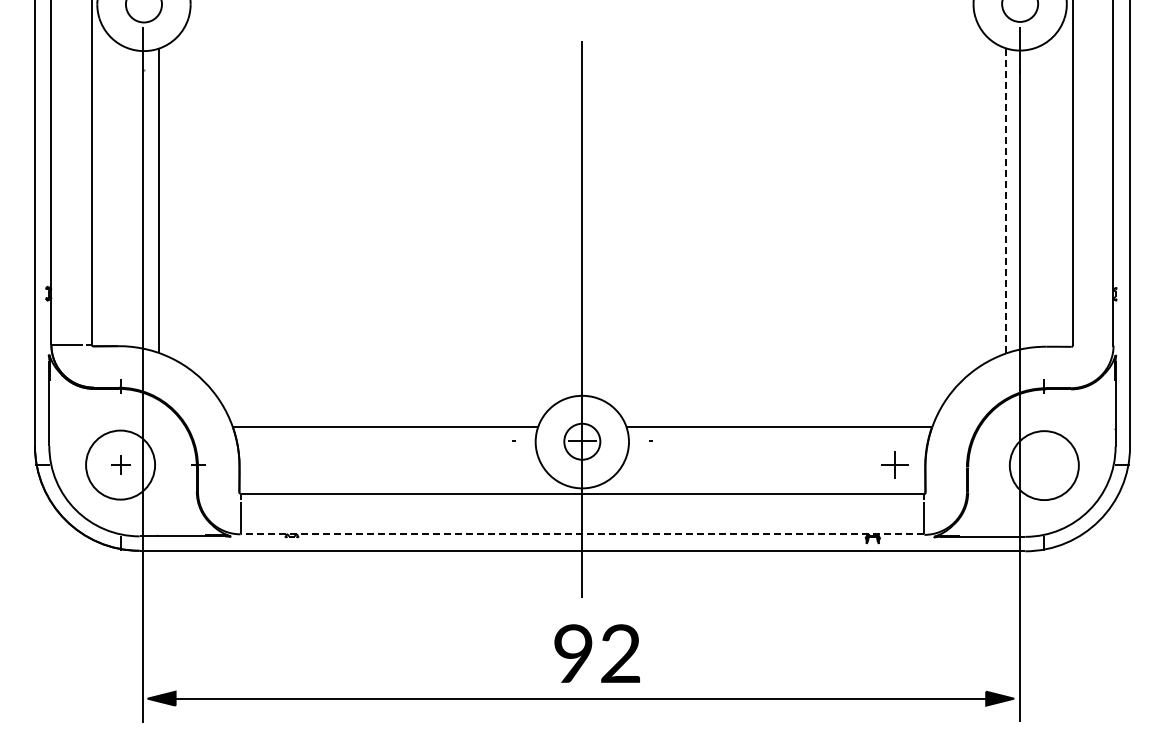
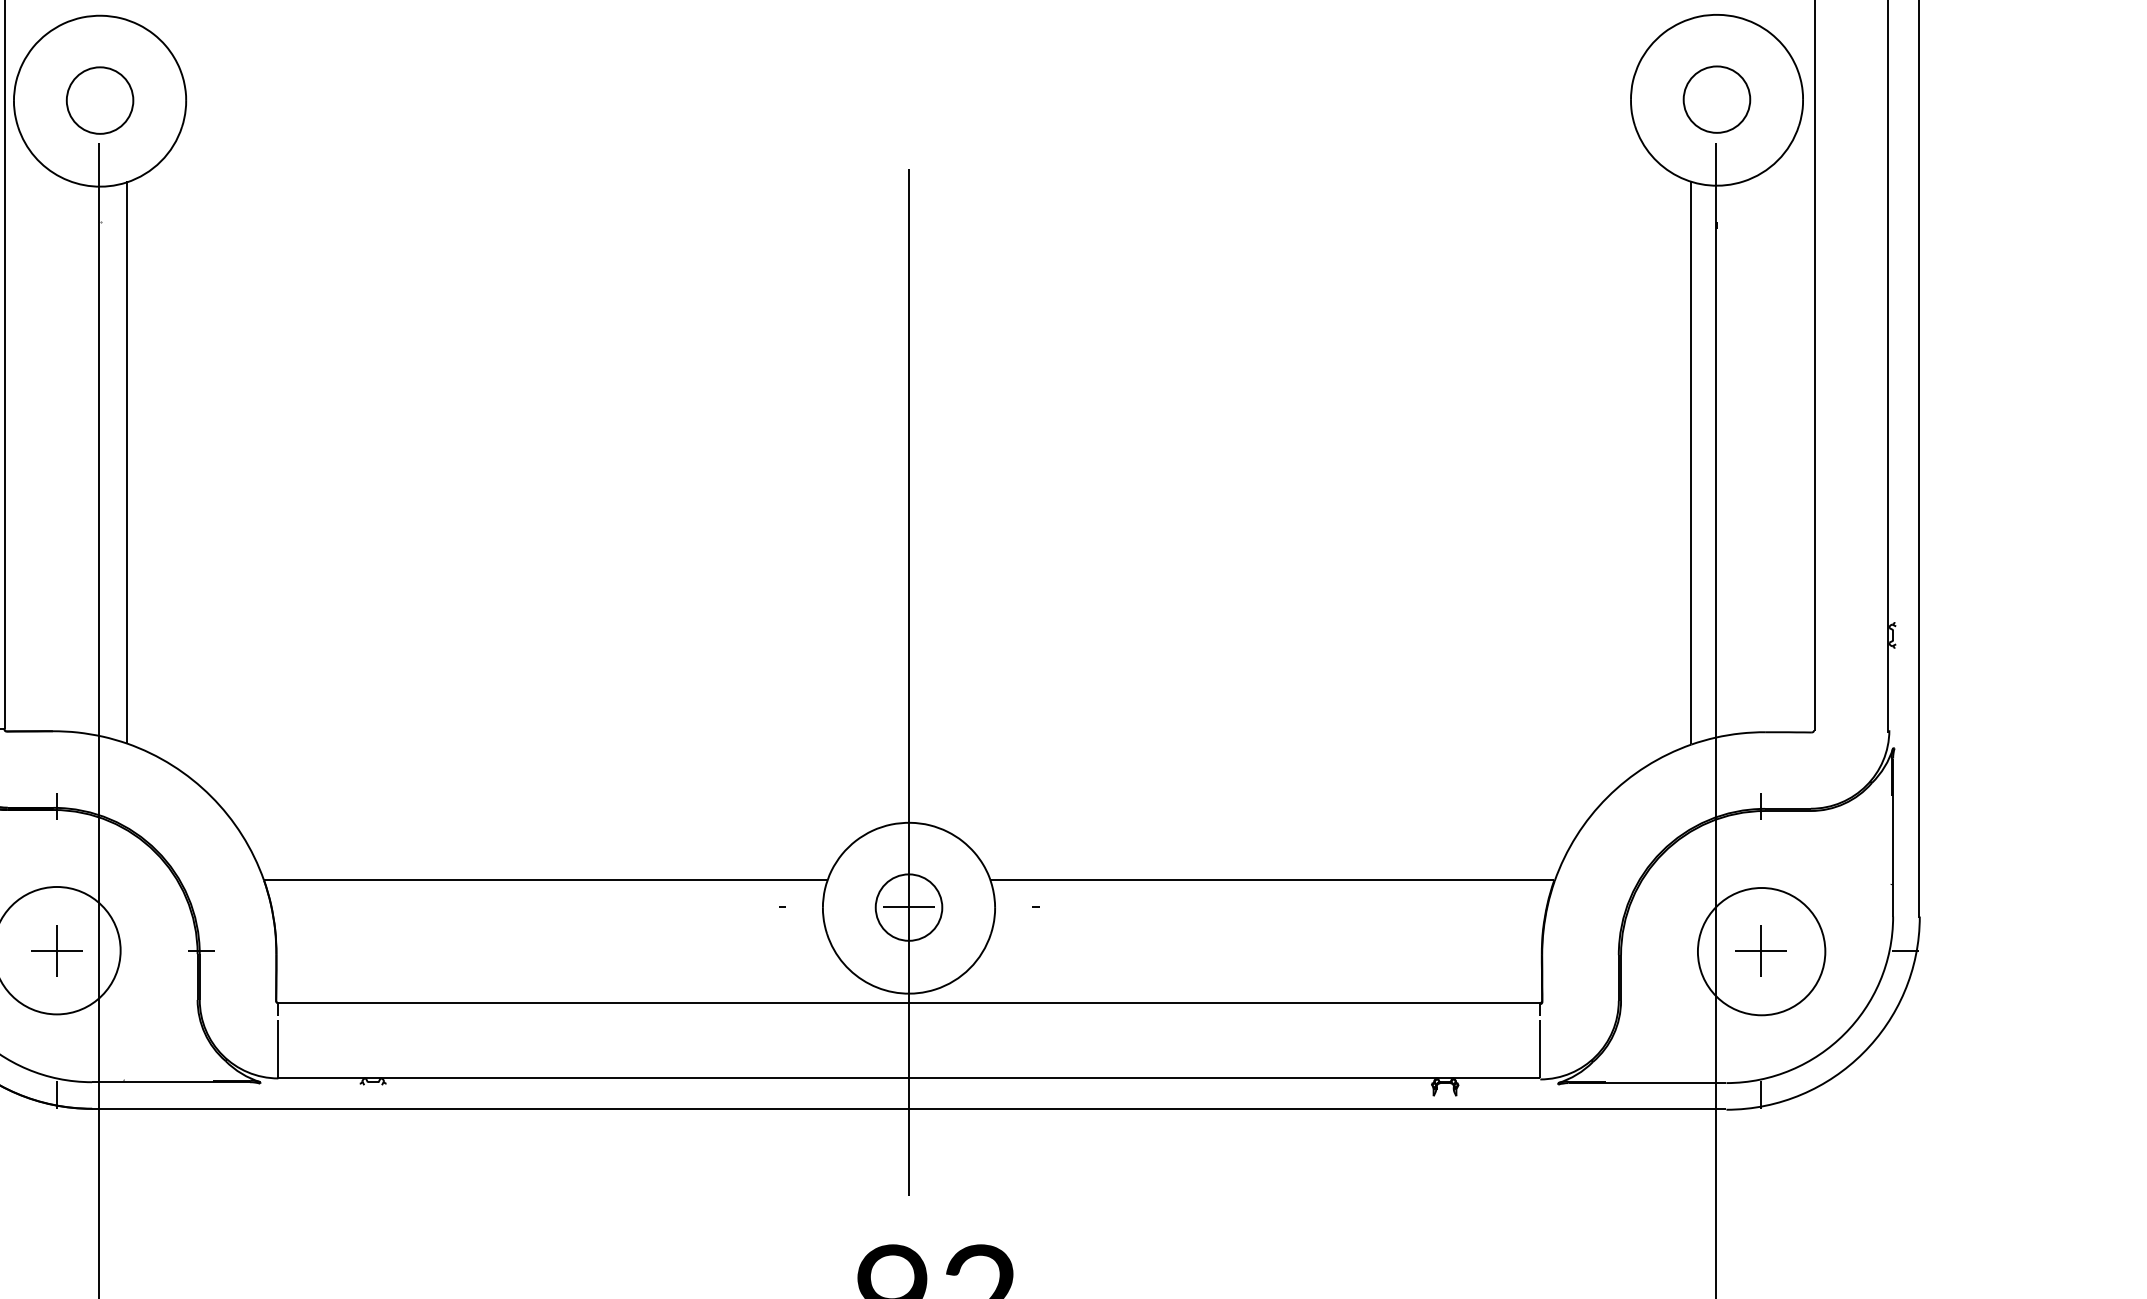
line: (1006, 200) -> (1691, 462), dashed -> solid
part: (120, 464) -> (56, 949), size x1.43
part: (894, 464) -> (1760, 949), moved
line: (582, 534) -> (909, 1078), dashed -> solid

